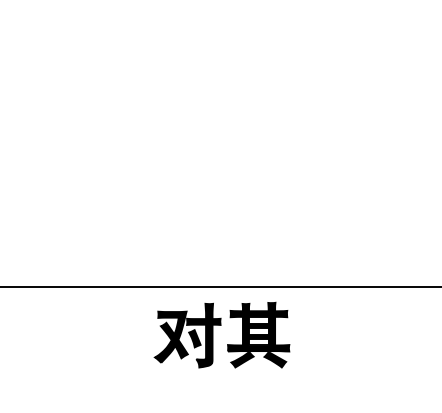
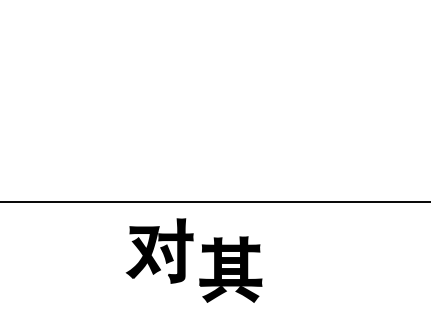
part: (258, 334) -> (230, 268), moved

